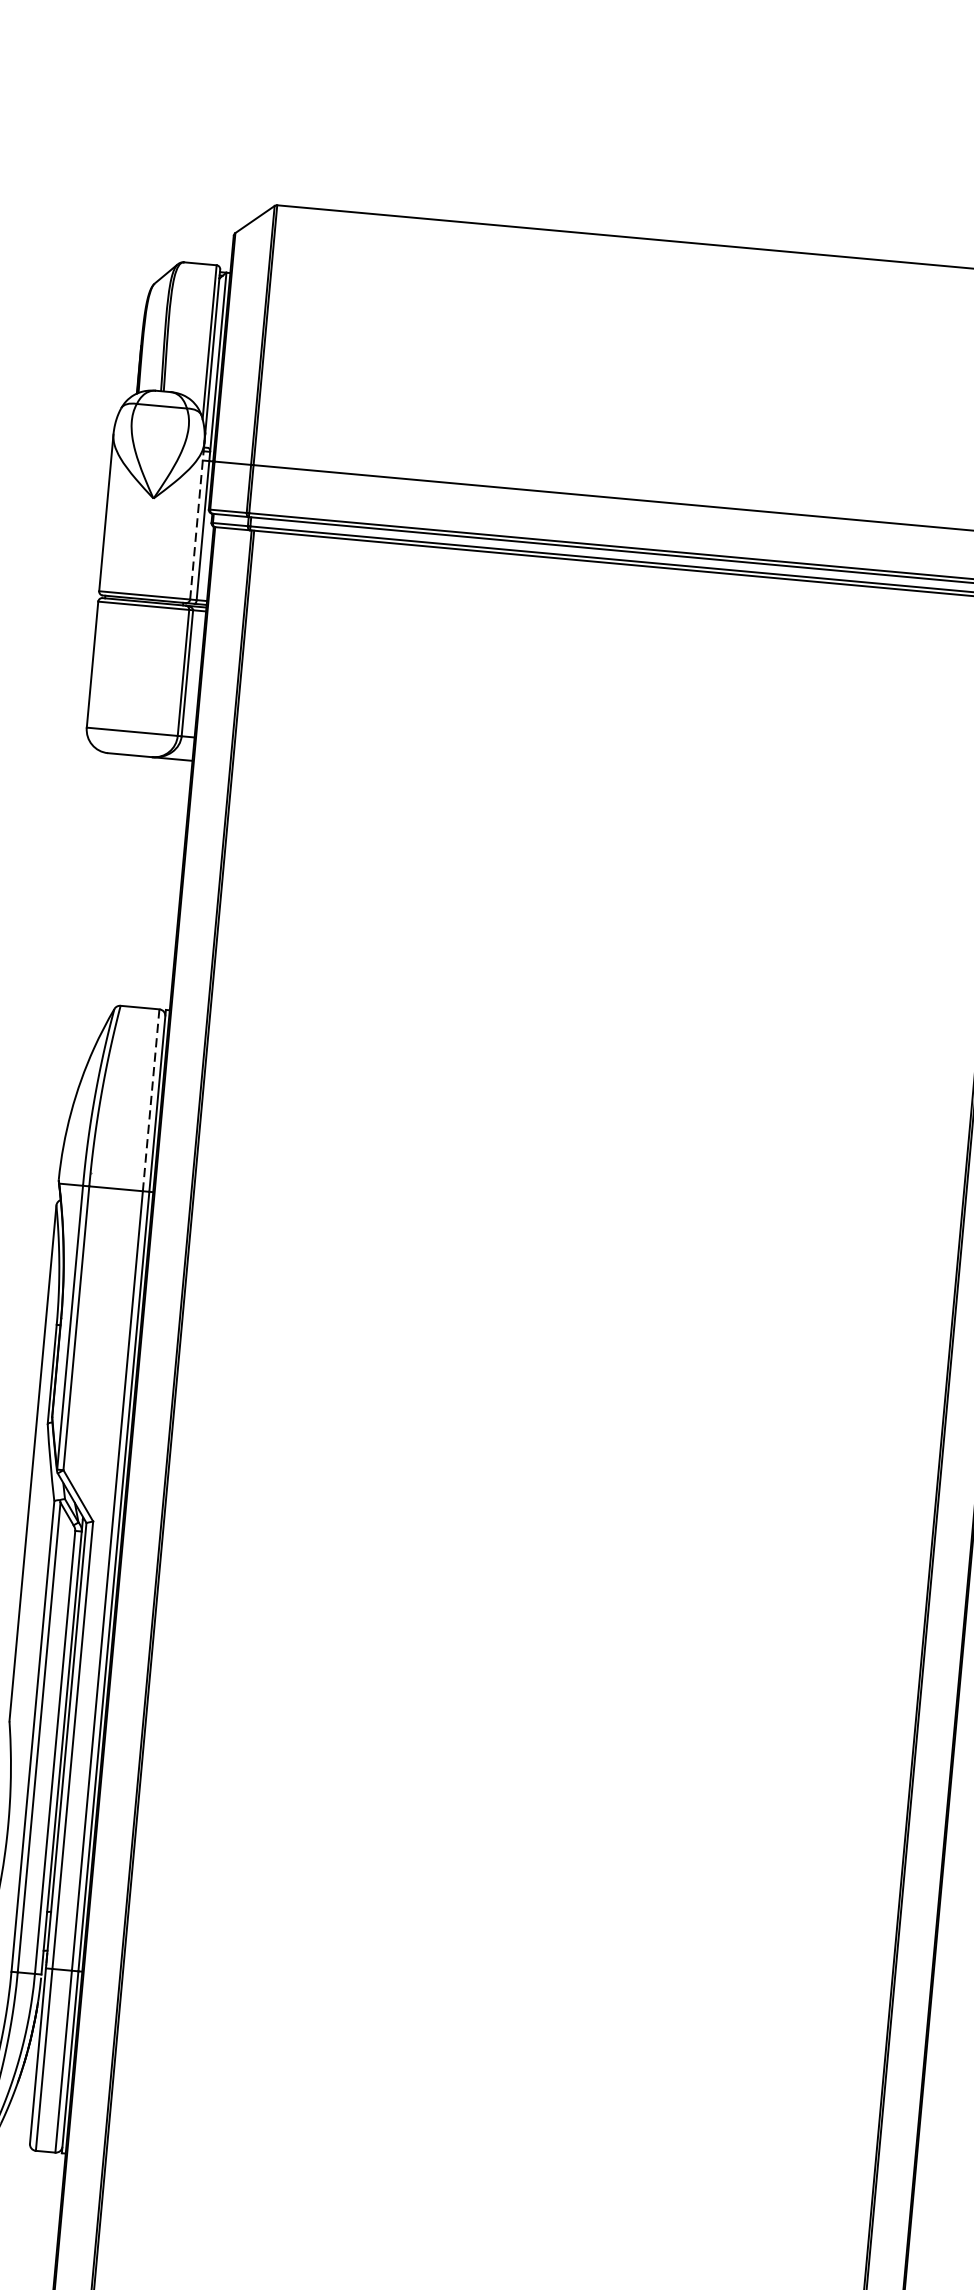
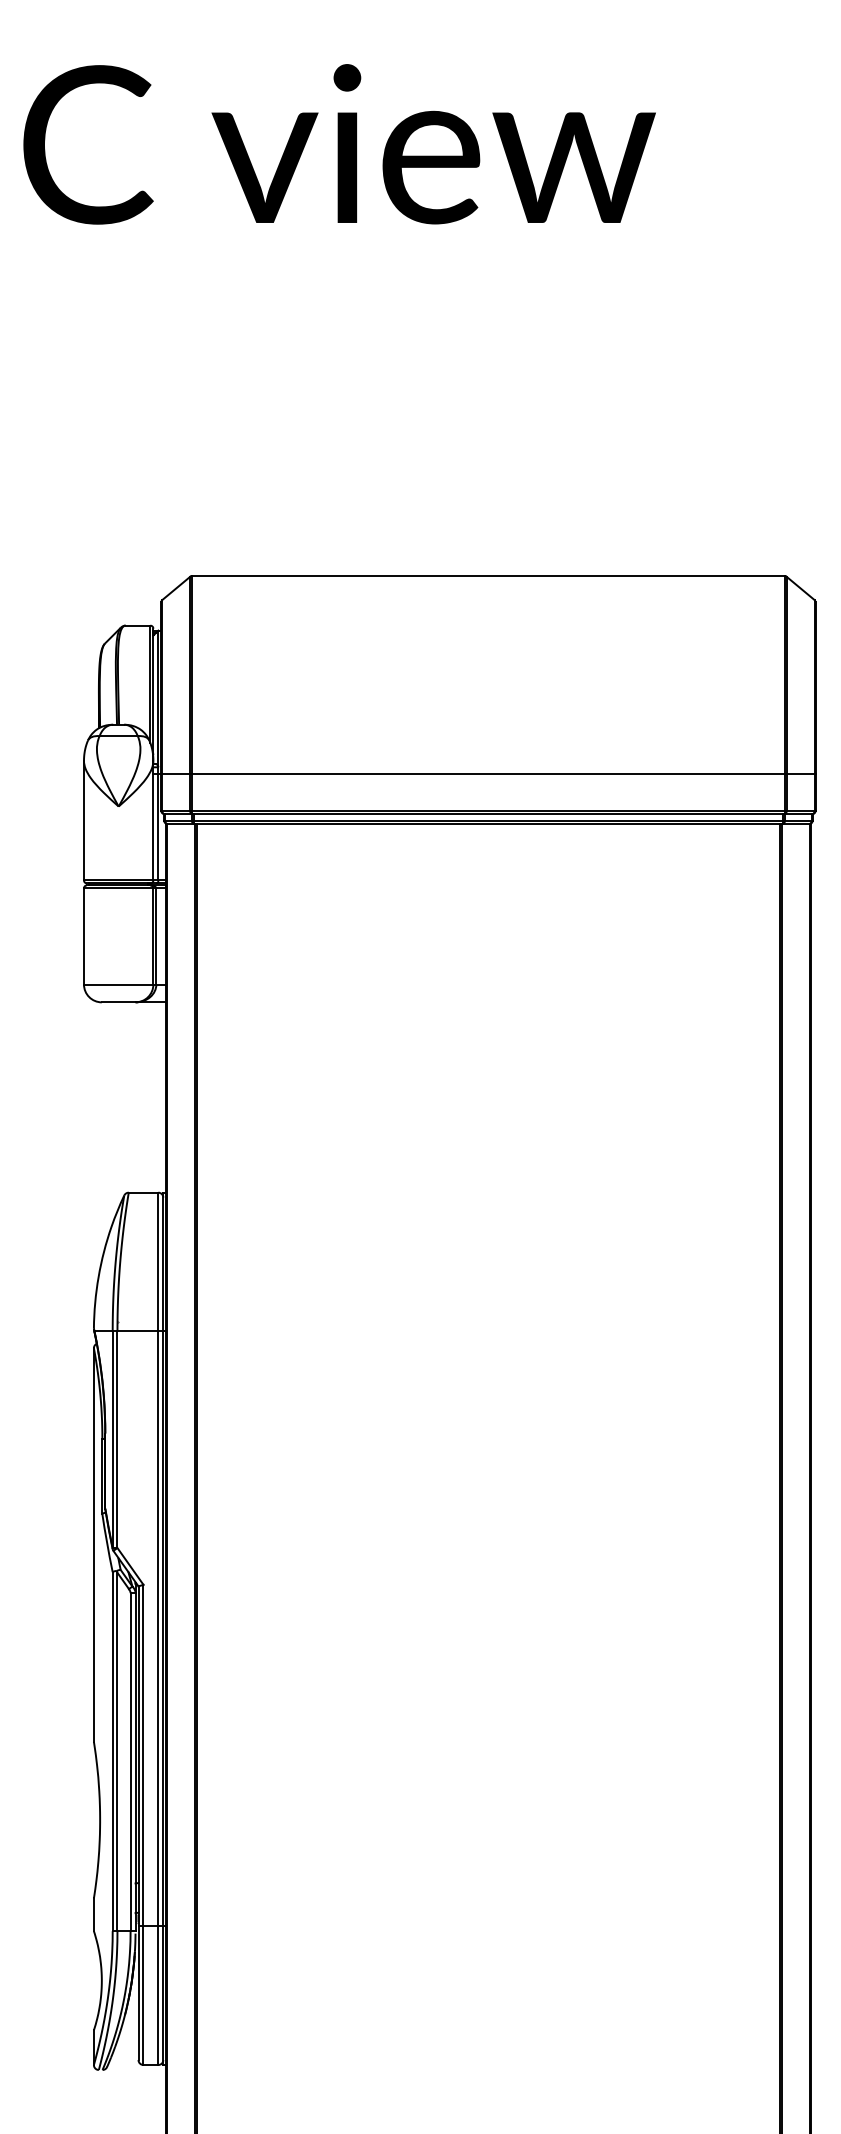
line: (197, 524) -> (153, 823), dashed -> solid
line: (151, 1100) -> (158, 1262), dashed -> solid

